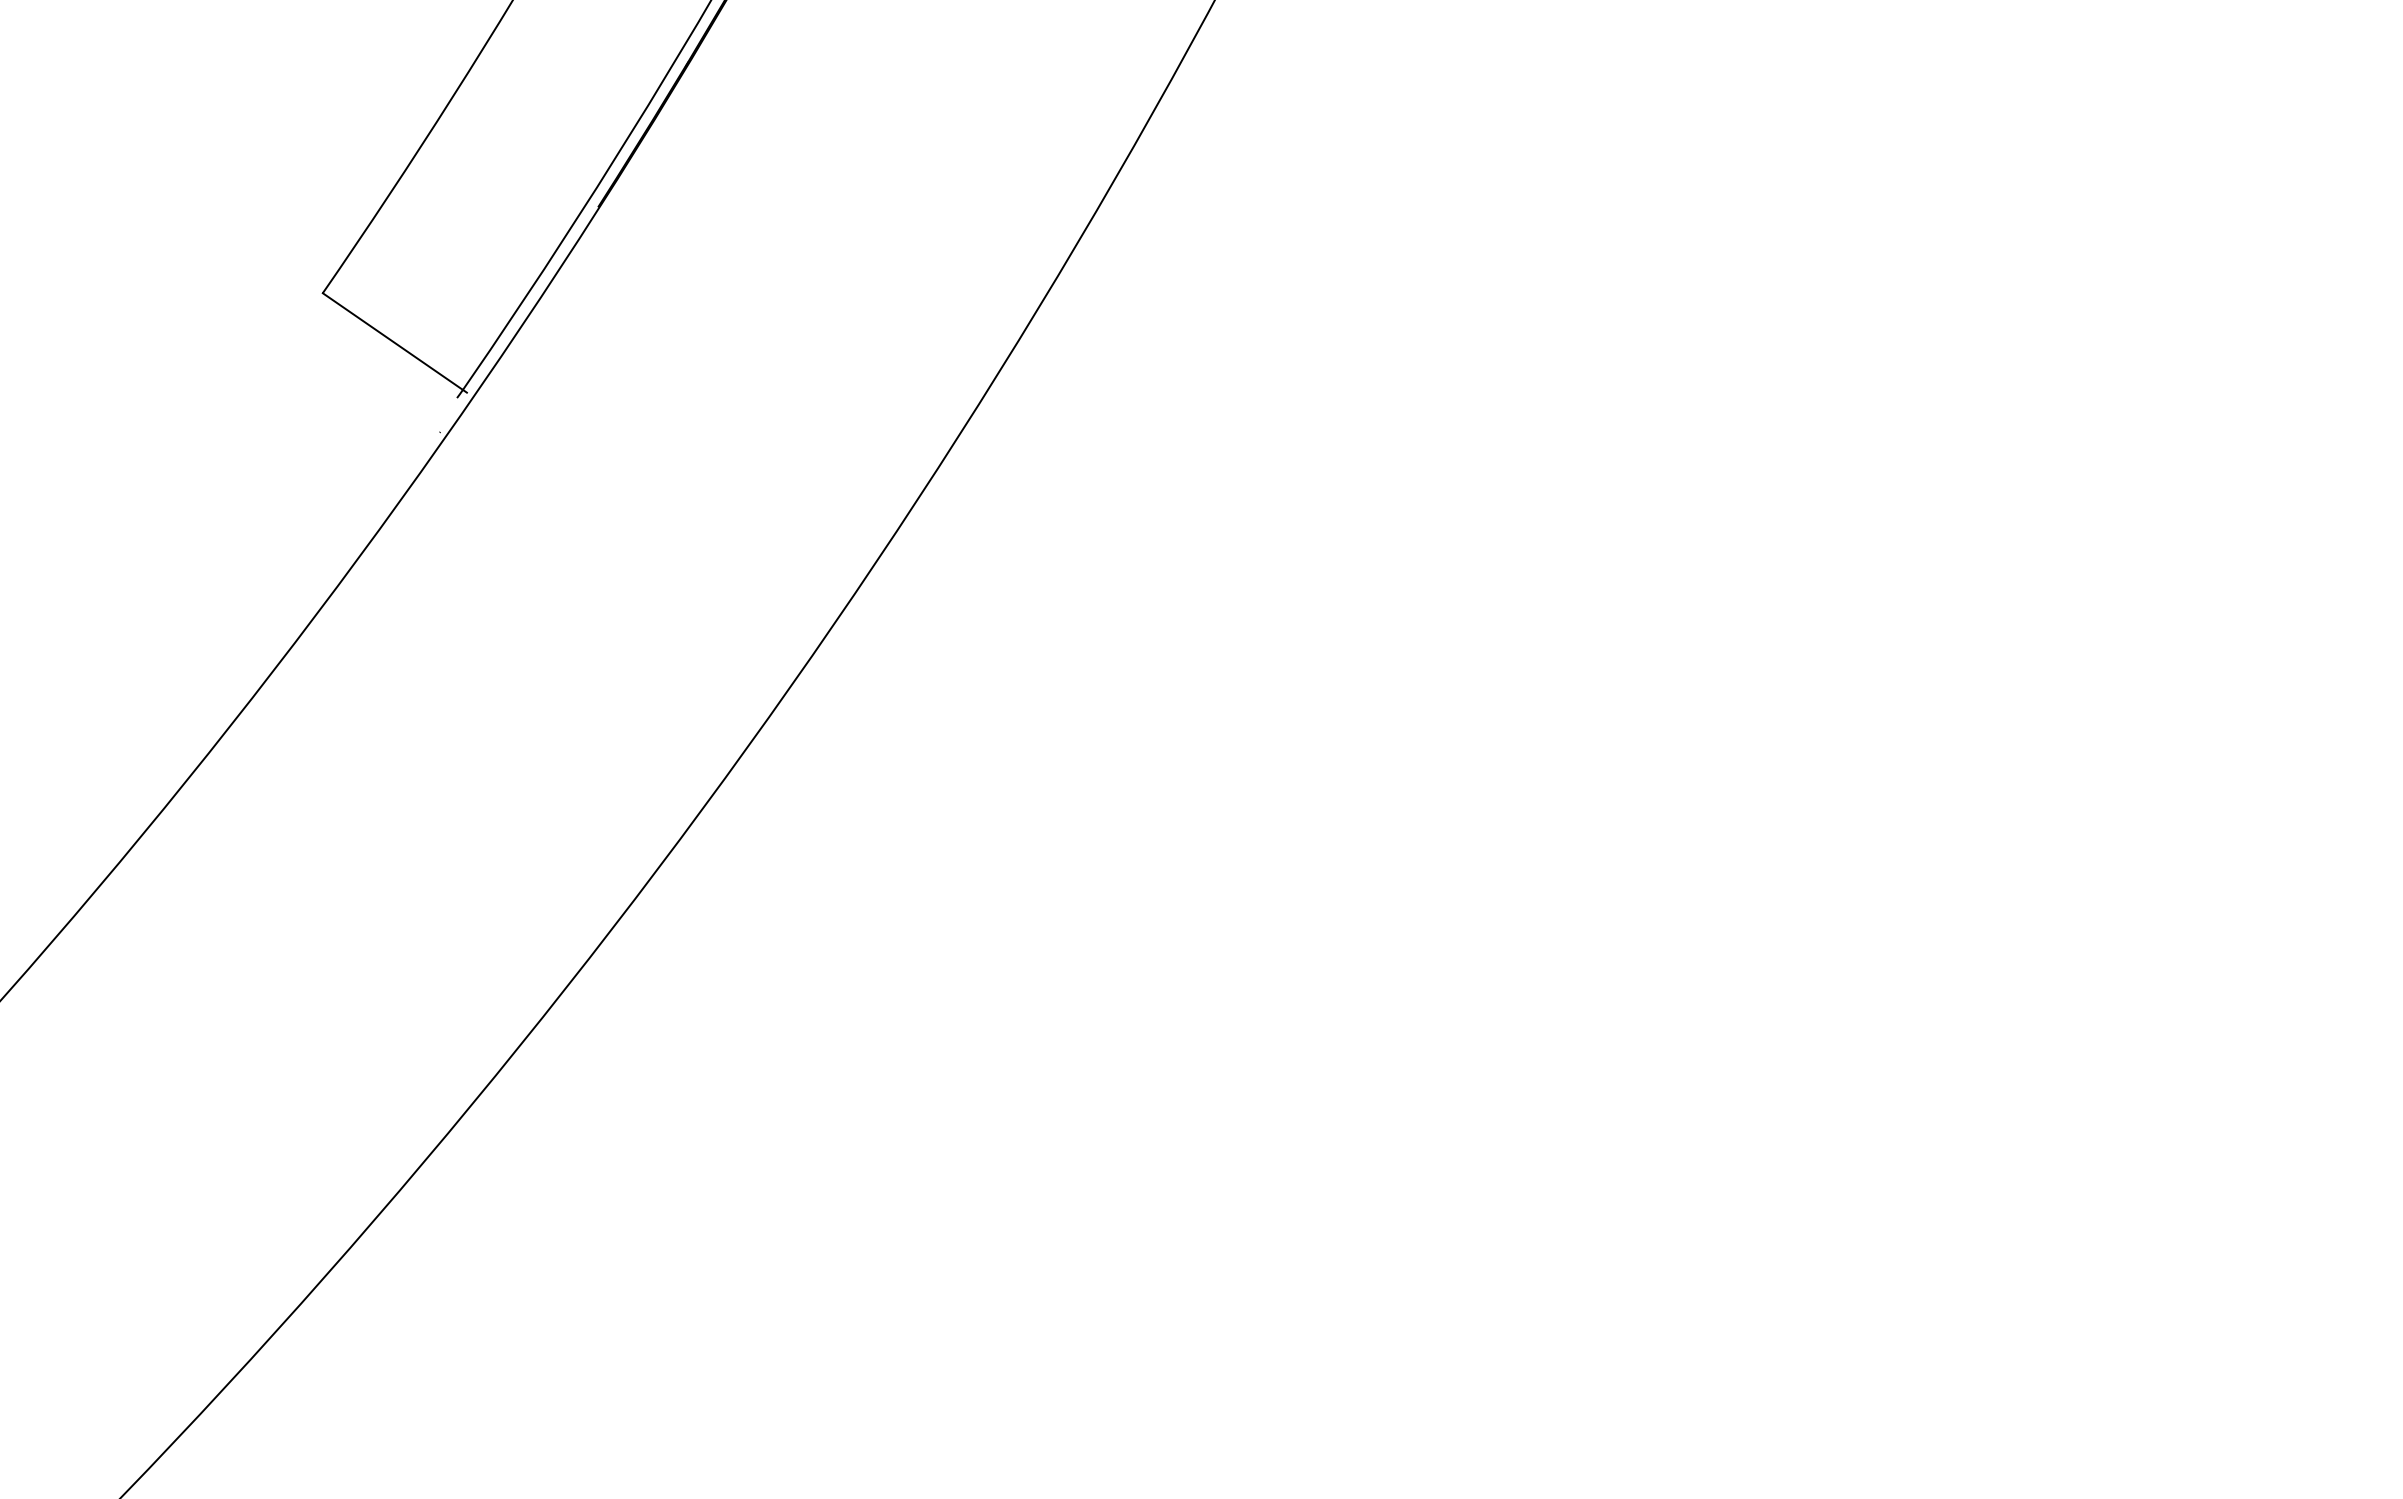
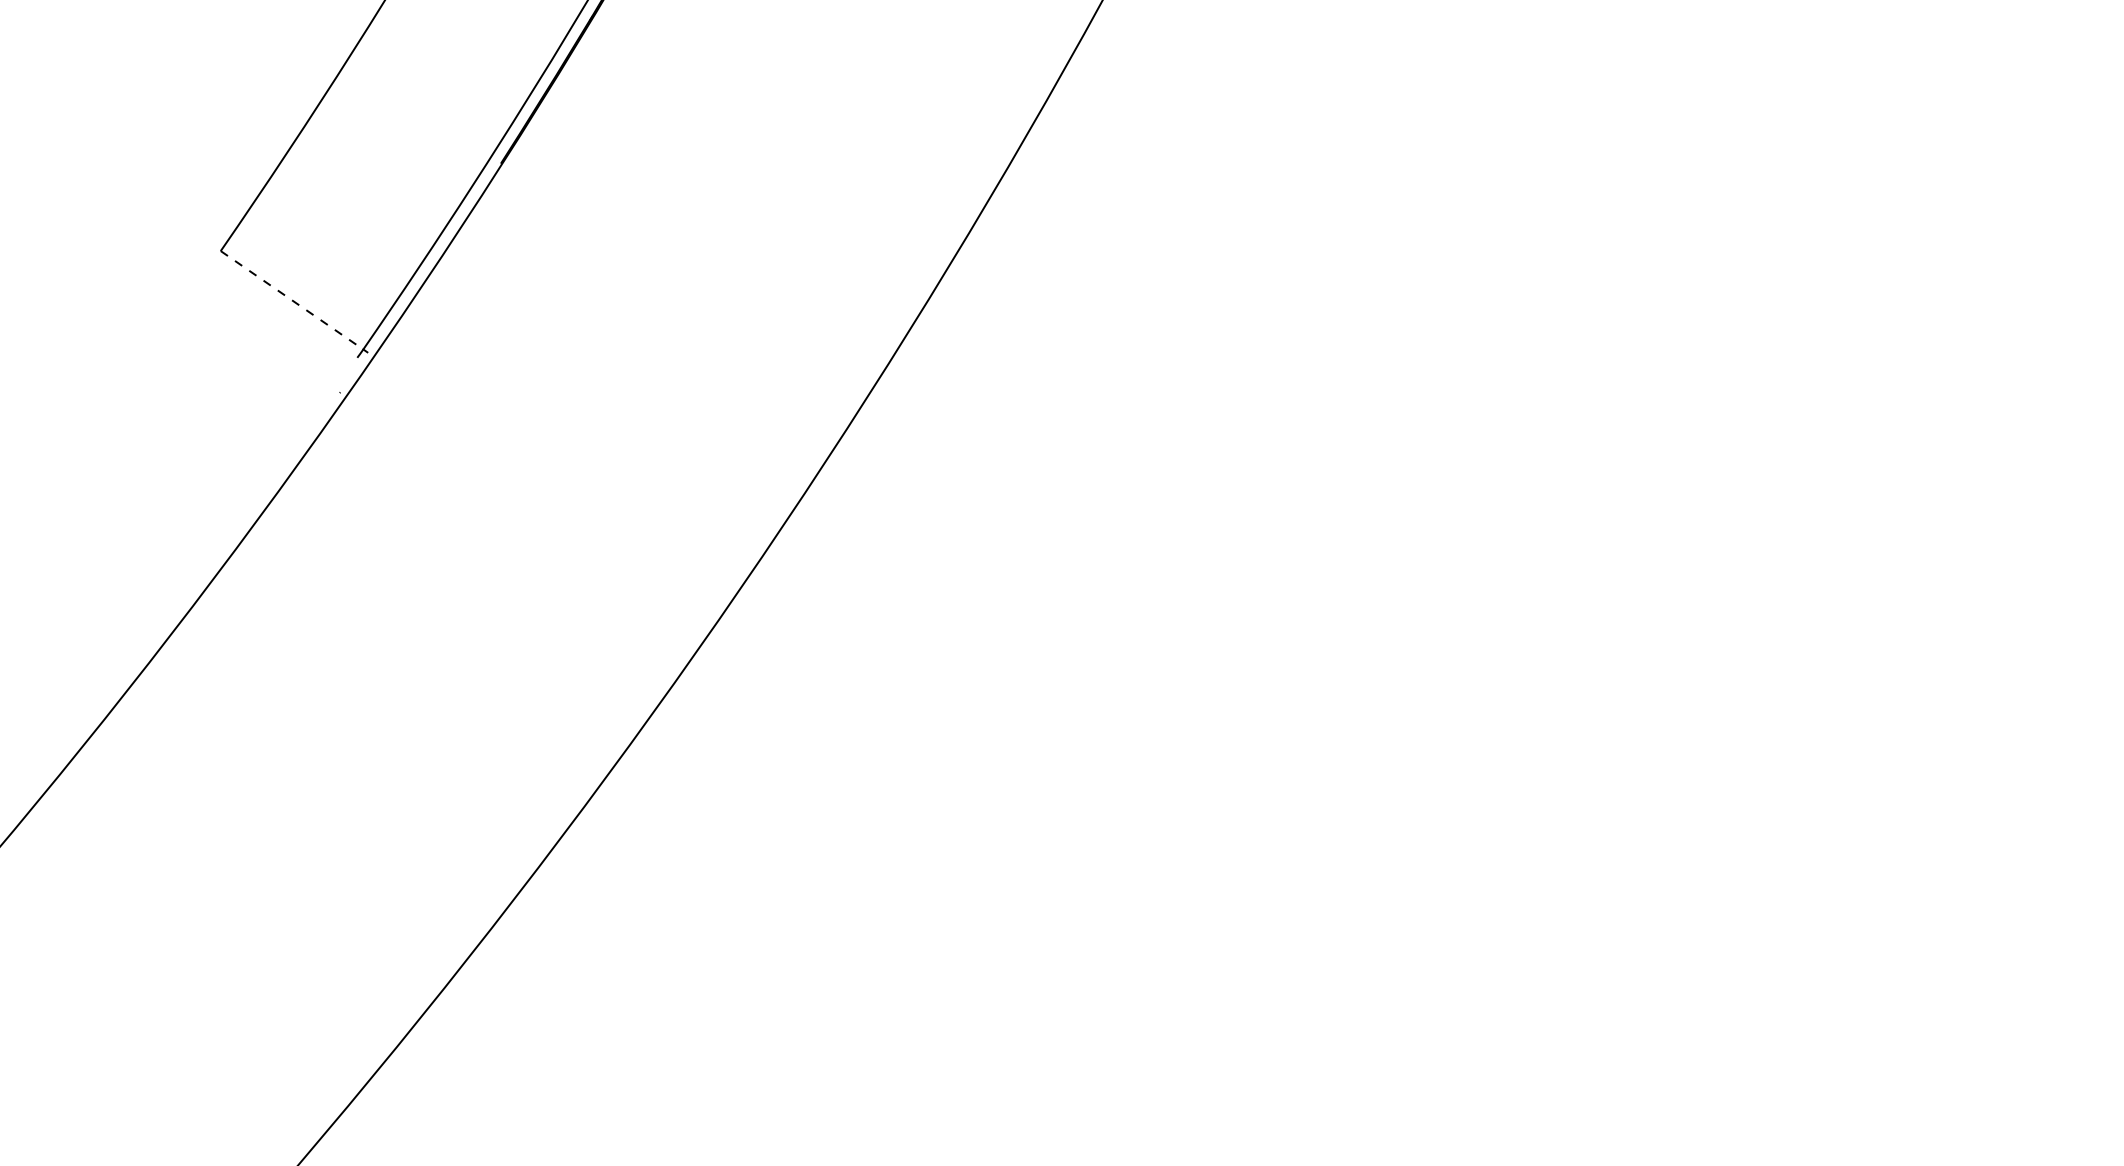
line: (393, 341) -> (292, 300), solid -> dashed

